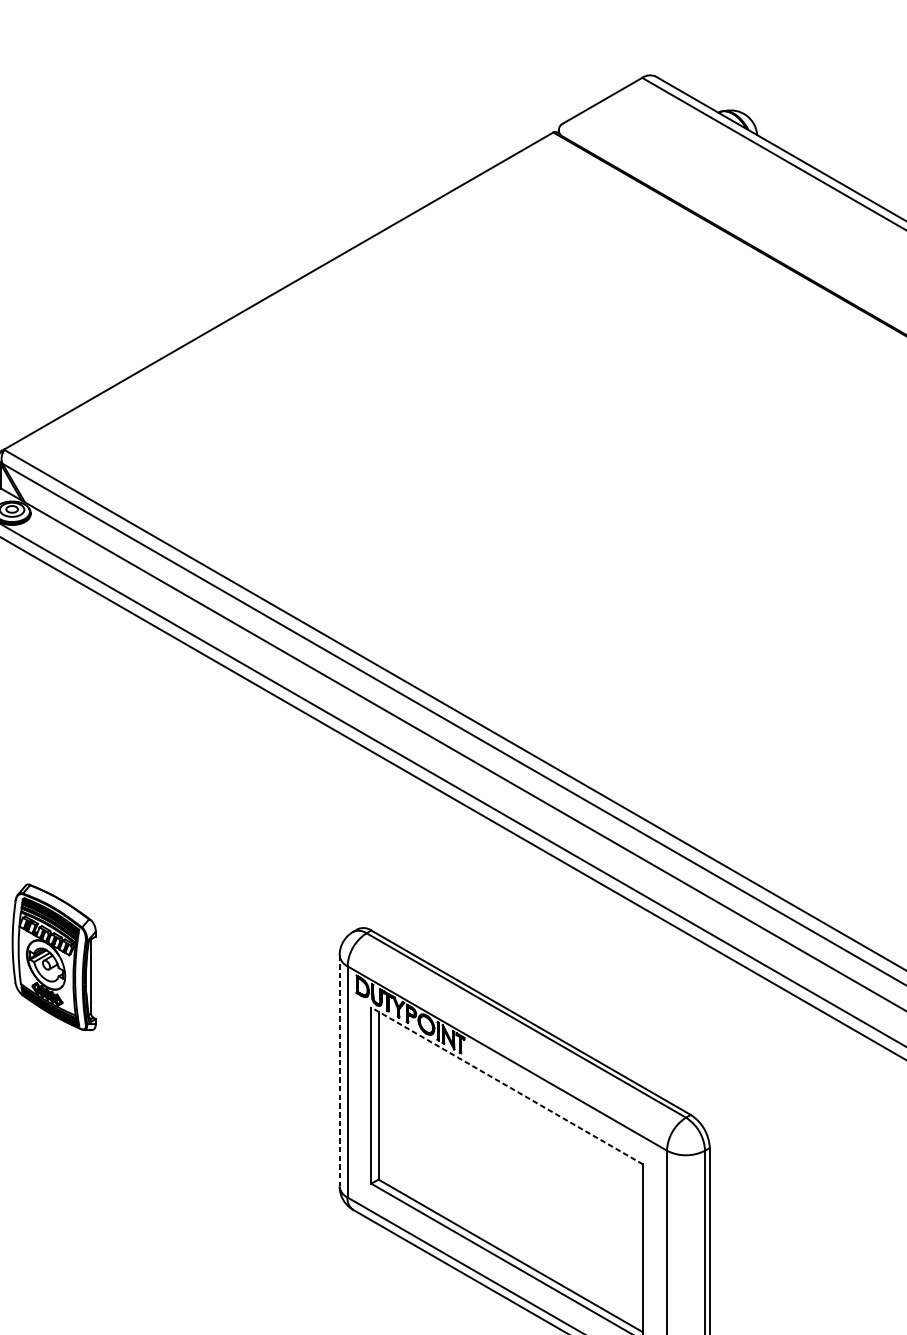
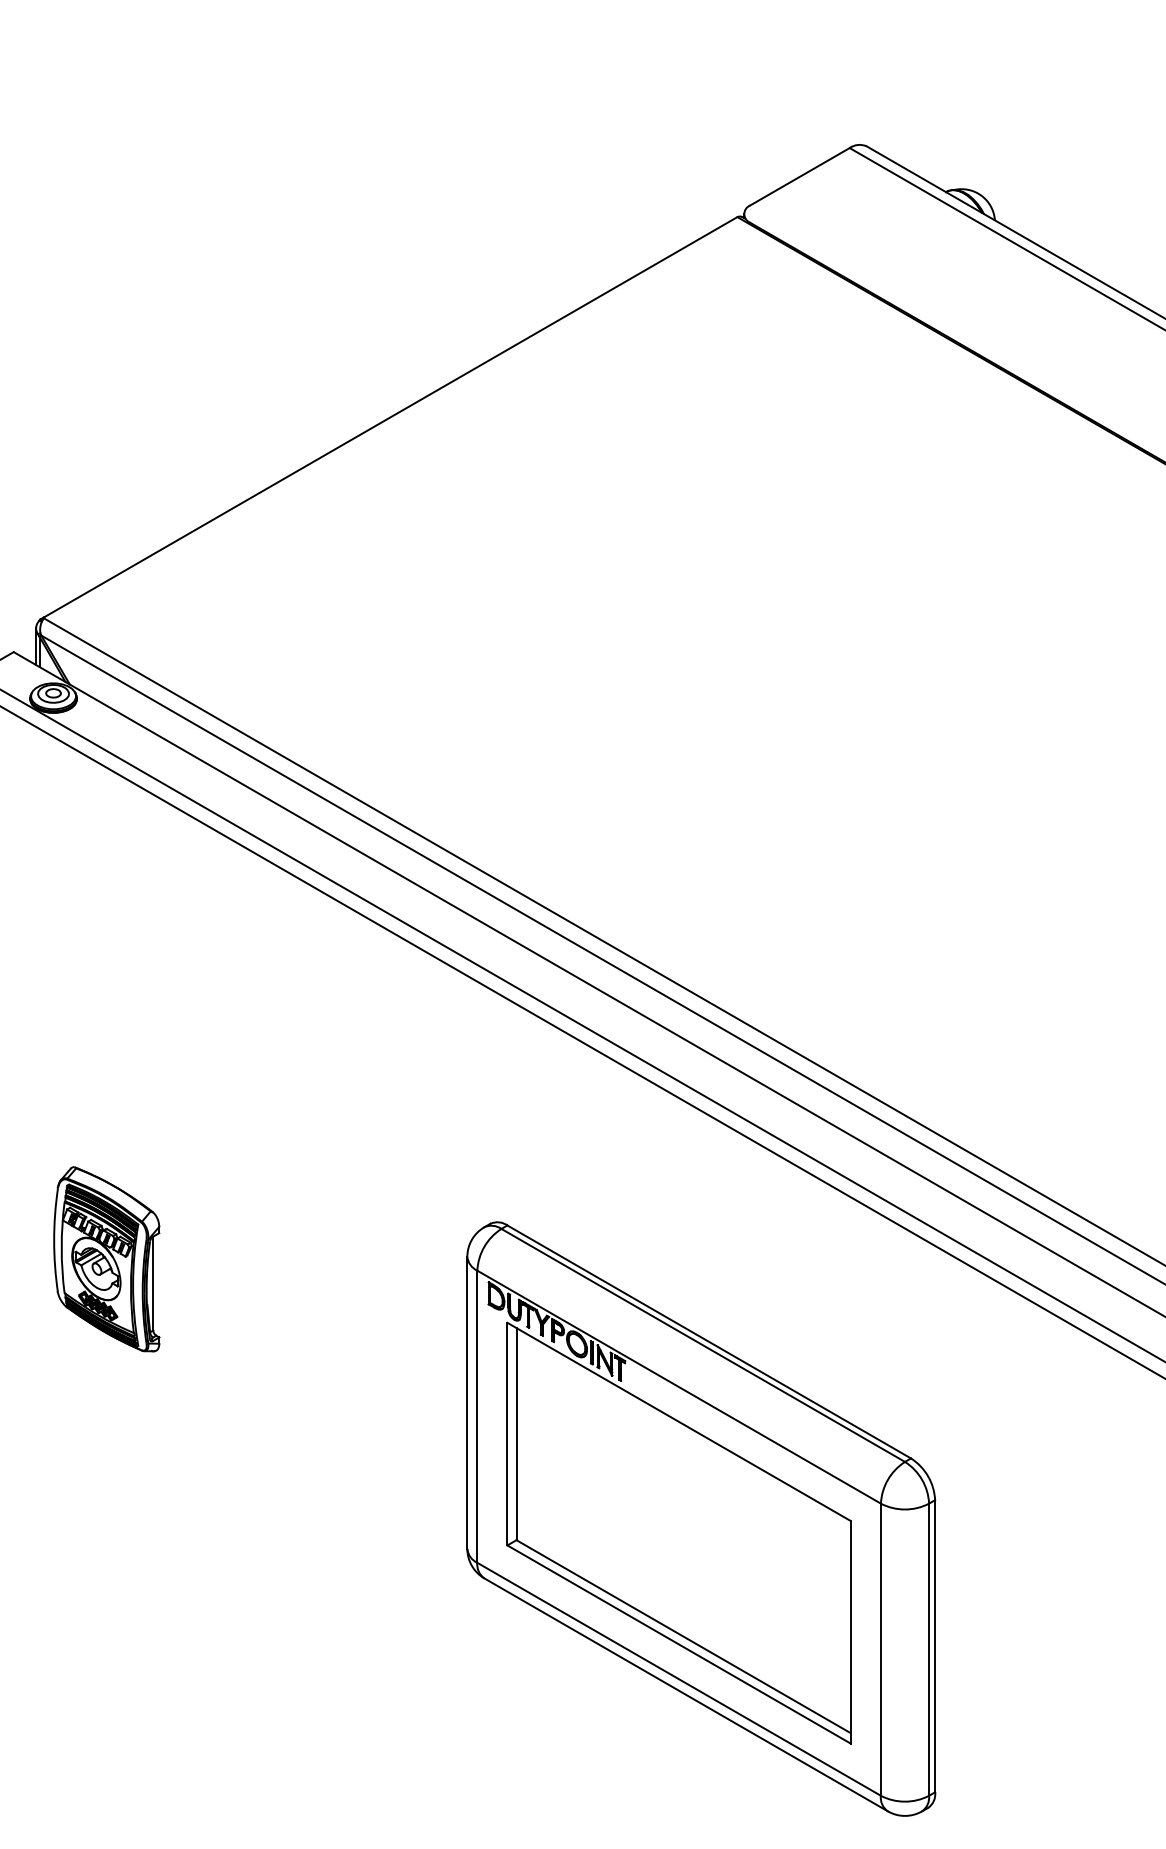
line: (339, 1071) -> (467, 1403), dashed -> solid
line: (506, 1085) -> (678, 1421), dashed -> solid

